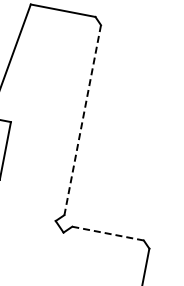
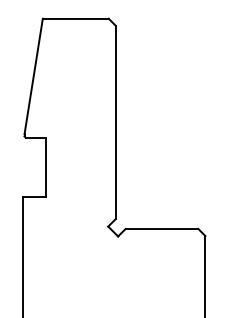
line: (82, 120) -> (115, 122), dashed -> solid
line: (108, 234) -> (162, 229), dashed -> solid

